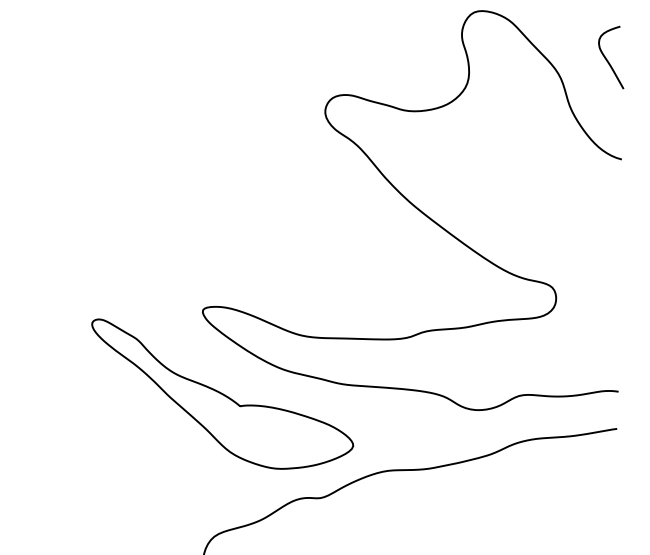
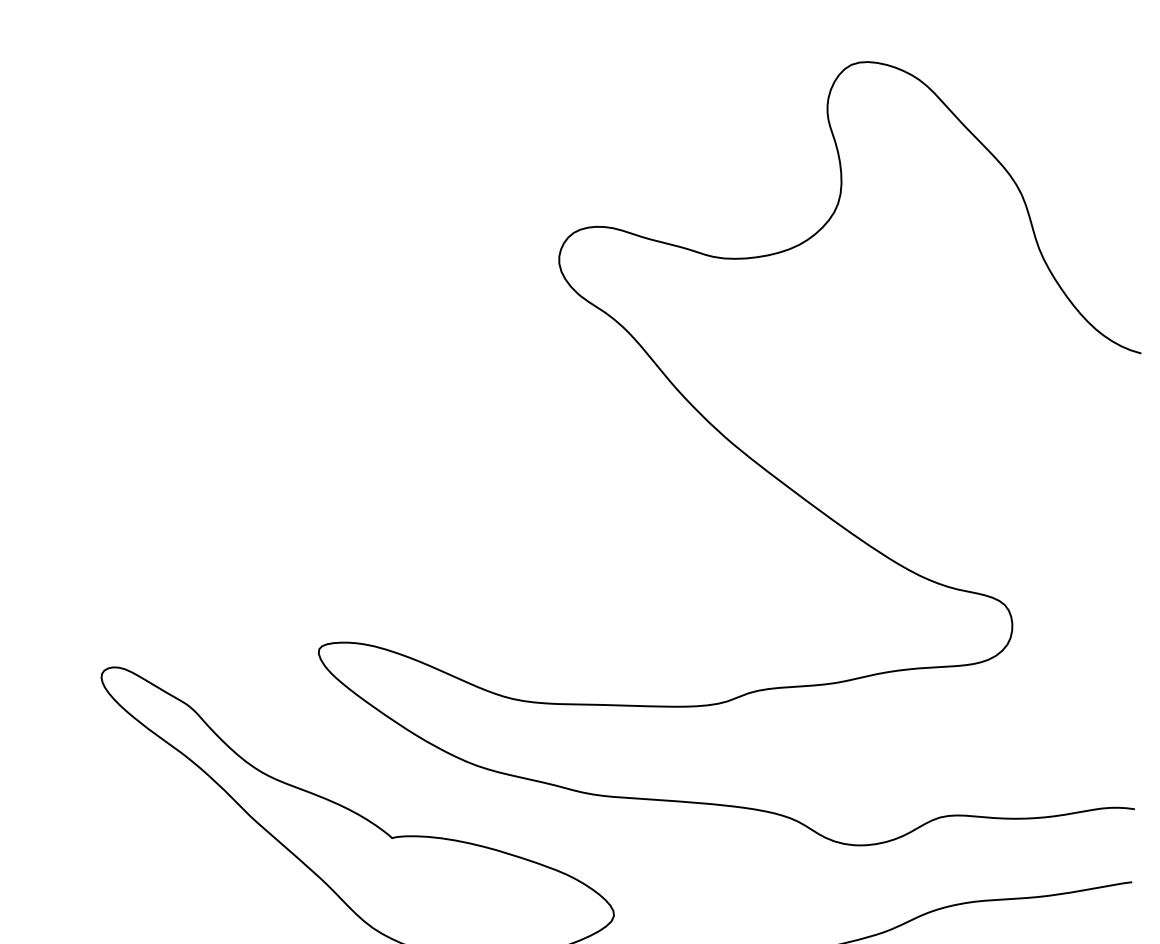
curve: (608, 60) -> (1115, 159), removed

